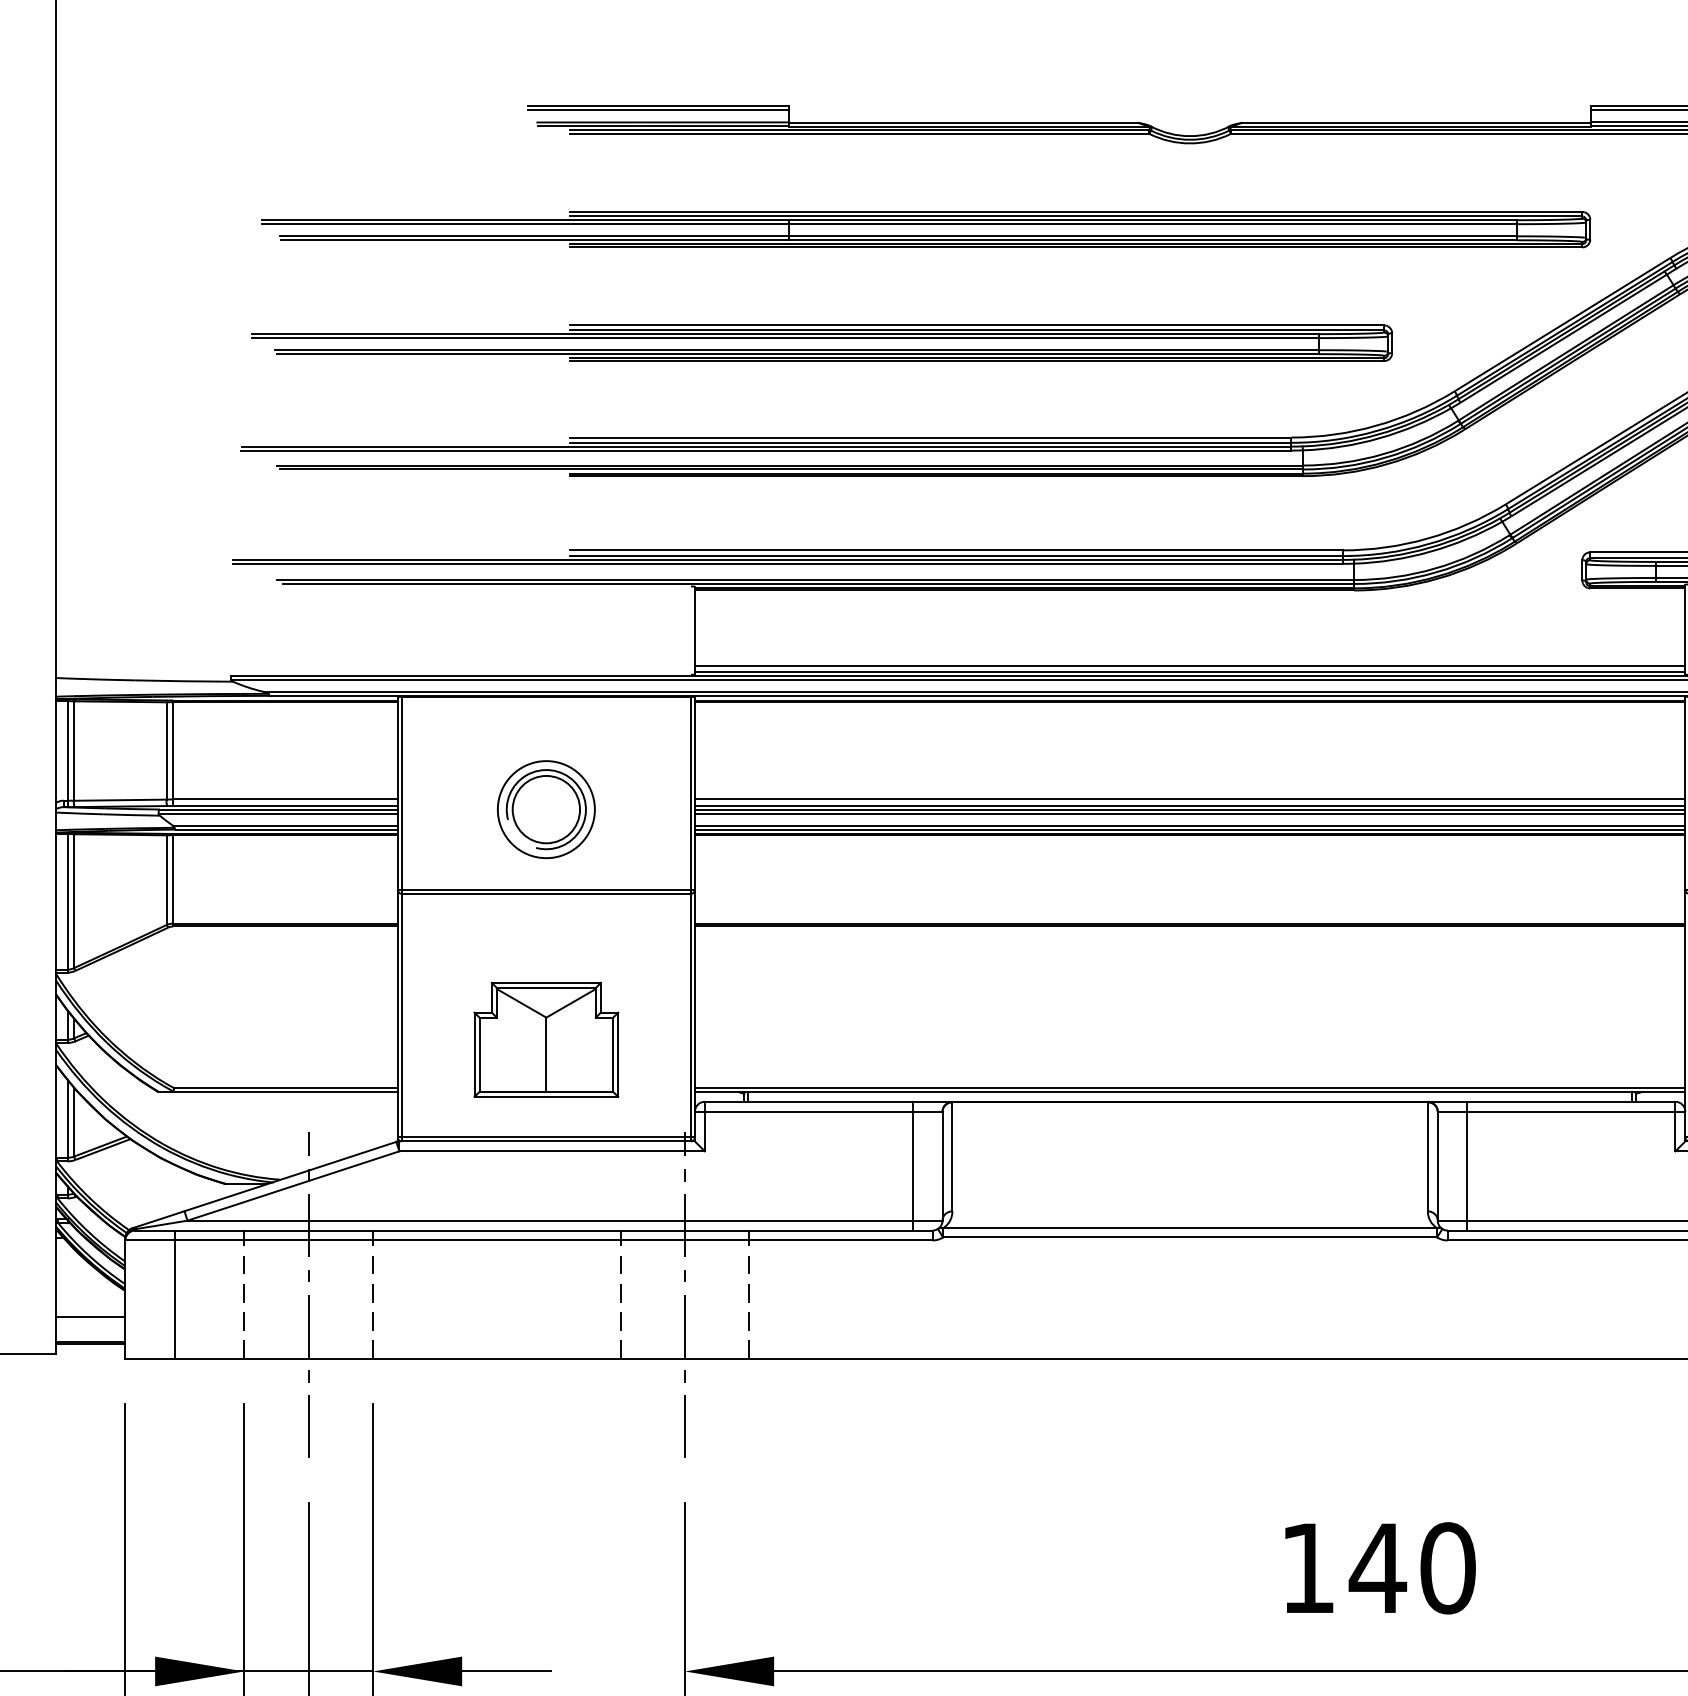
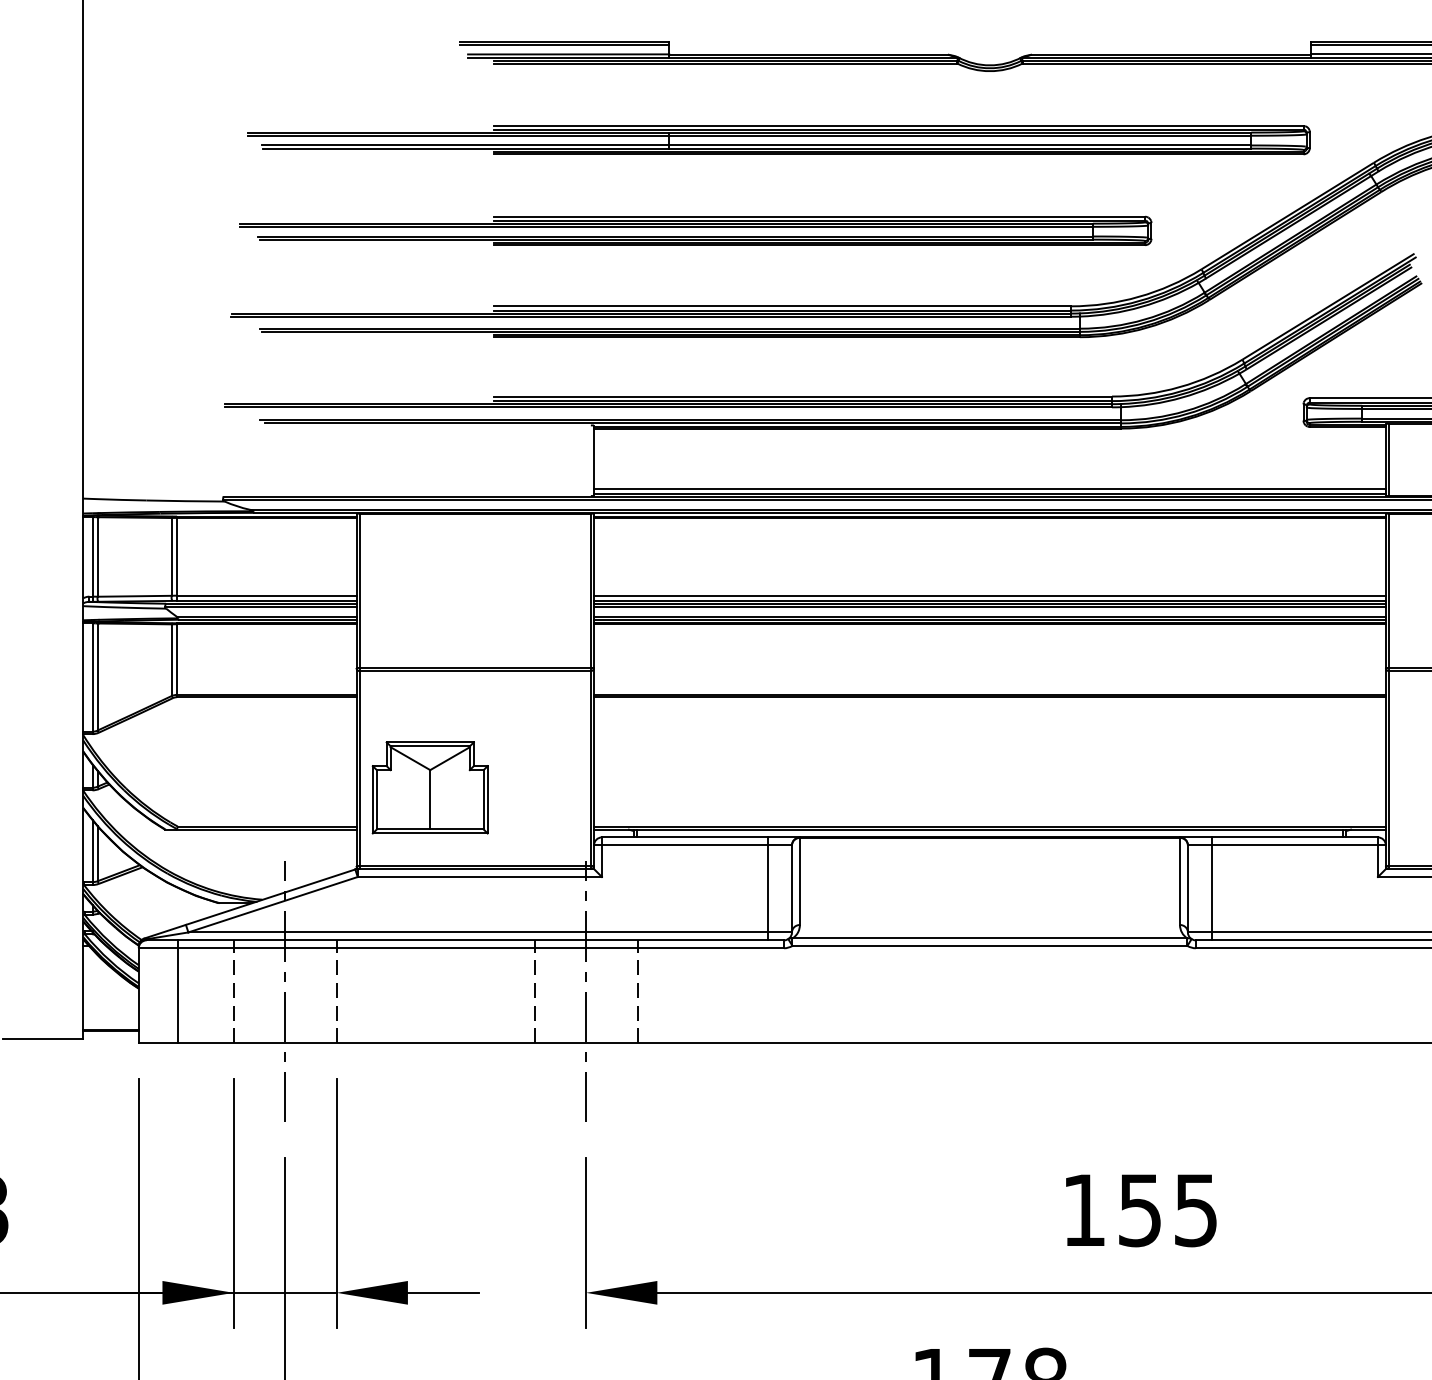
part: (545, 809) -> (474, 603), removed
part: (545, 1039) -> (429, 787), moved
line: (90, 1317) -> (110, 1009), removed
text: (1412, 1568) -> (1167, 1210), 140 -> 155

